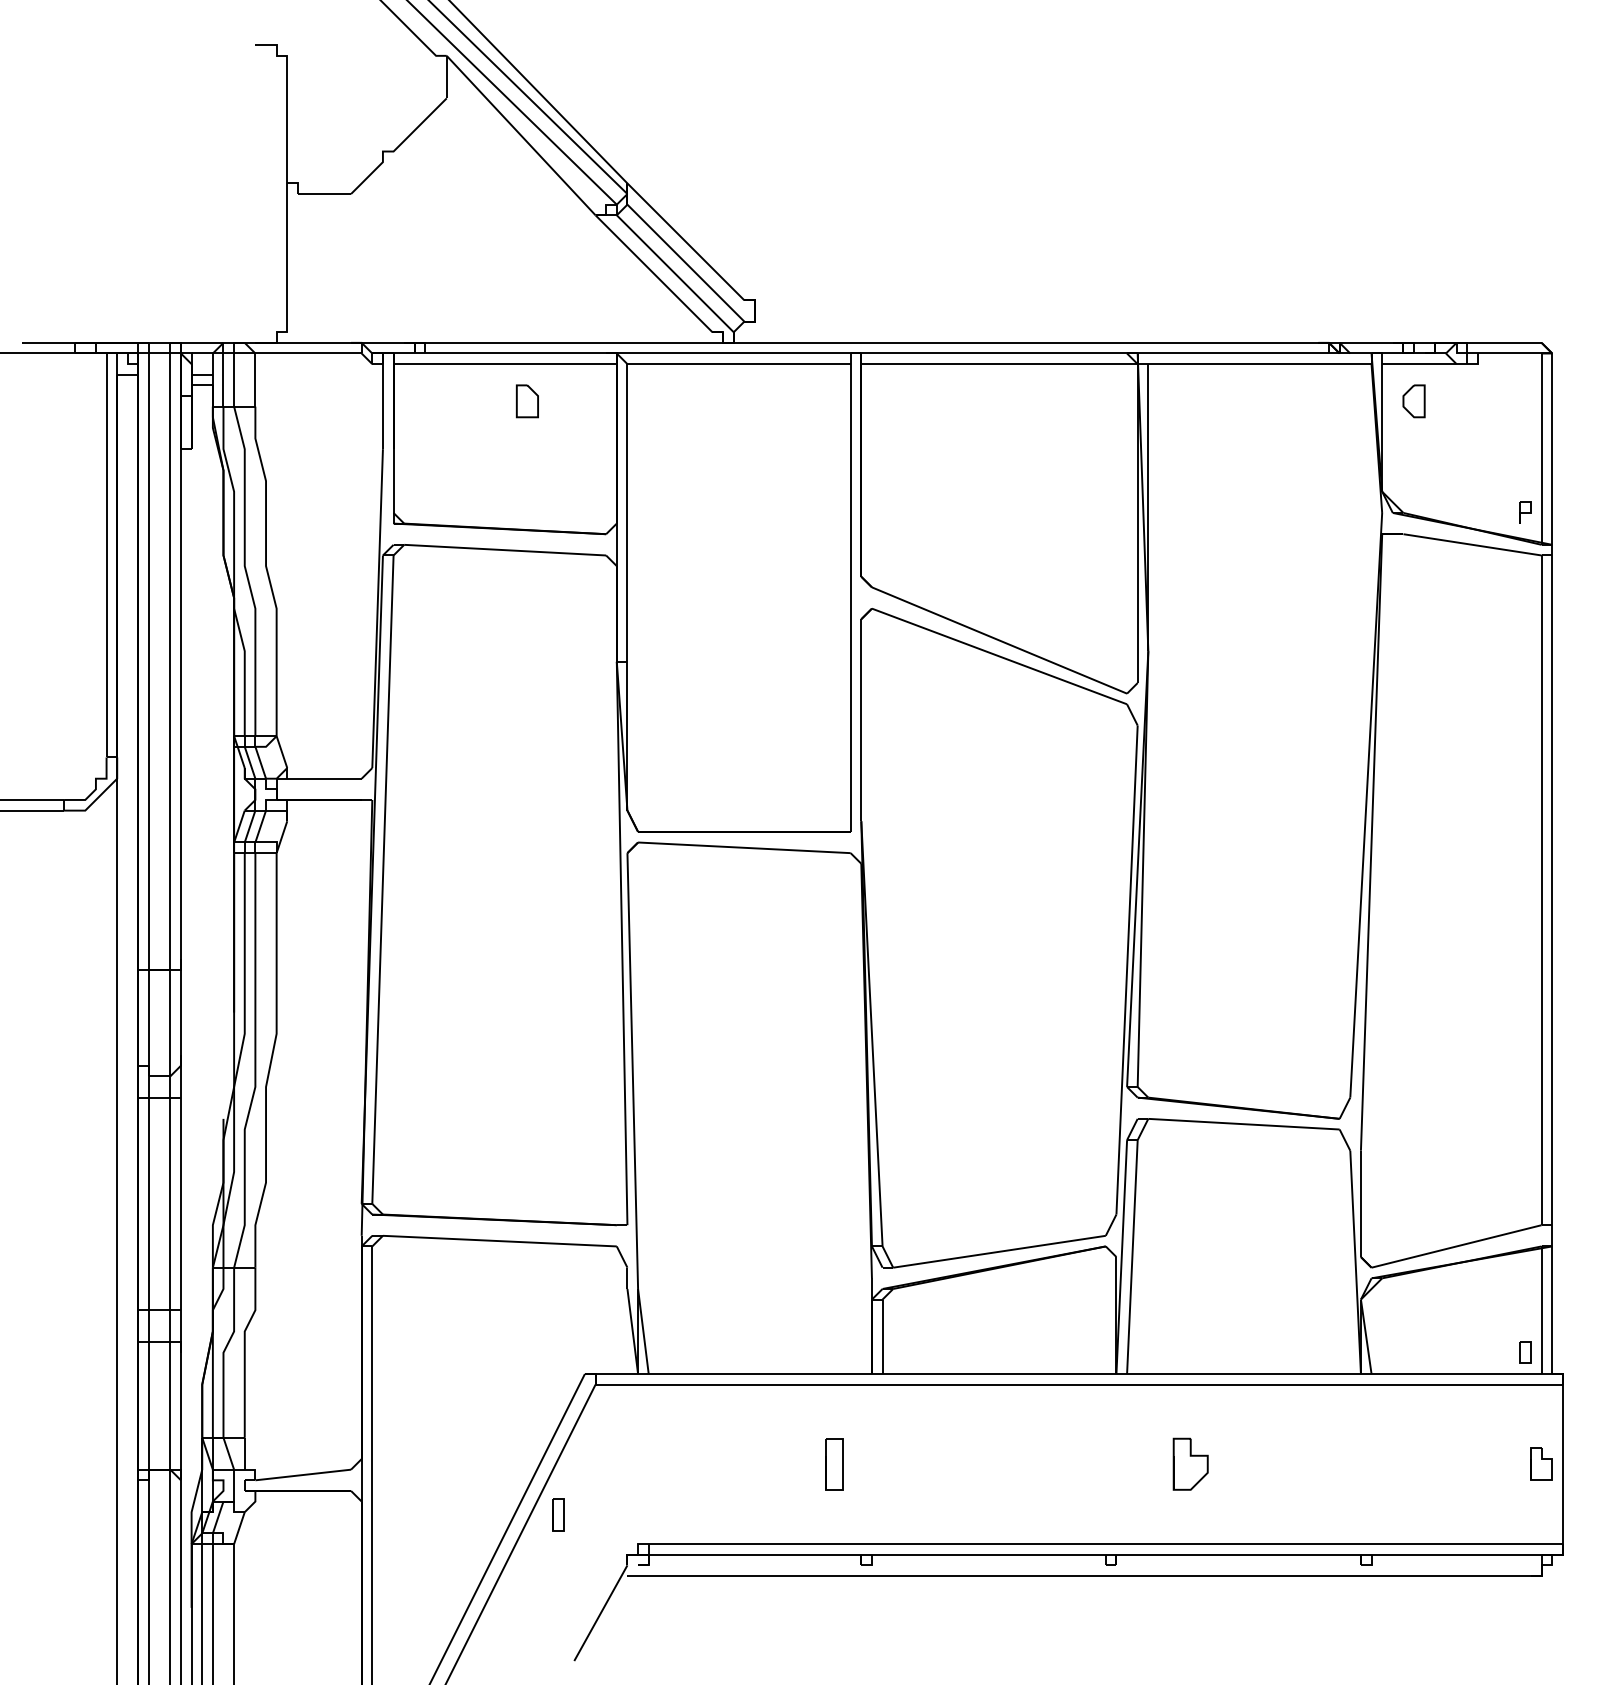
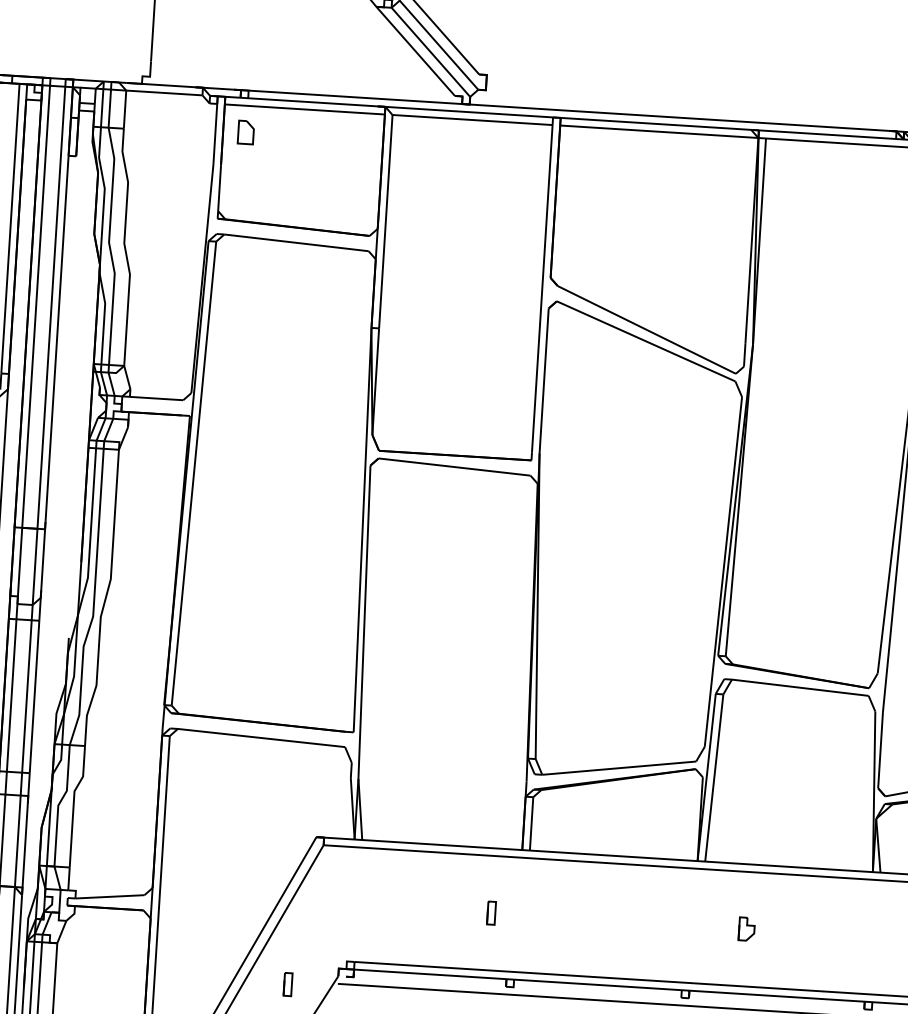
part: (526, 401) -> (245, 132), moved
part: (834, 1463) -> (491, 912), size x0.62
part: (1190, 1464) -> (746, 929), size x0.62
part: (558, 1514) -> (288, 983), moved

